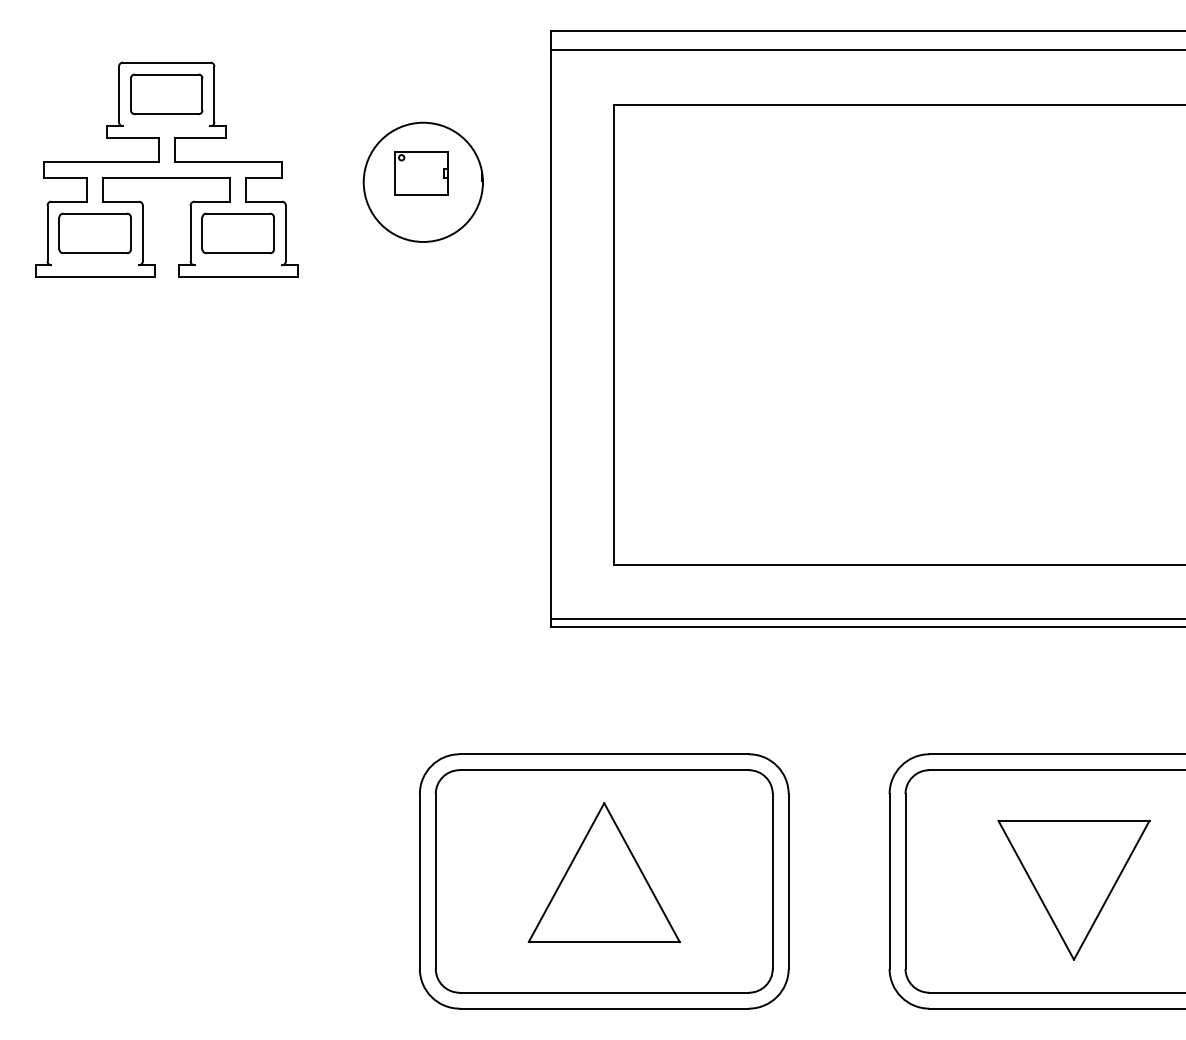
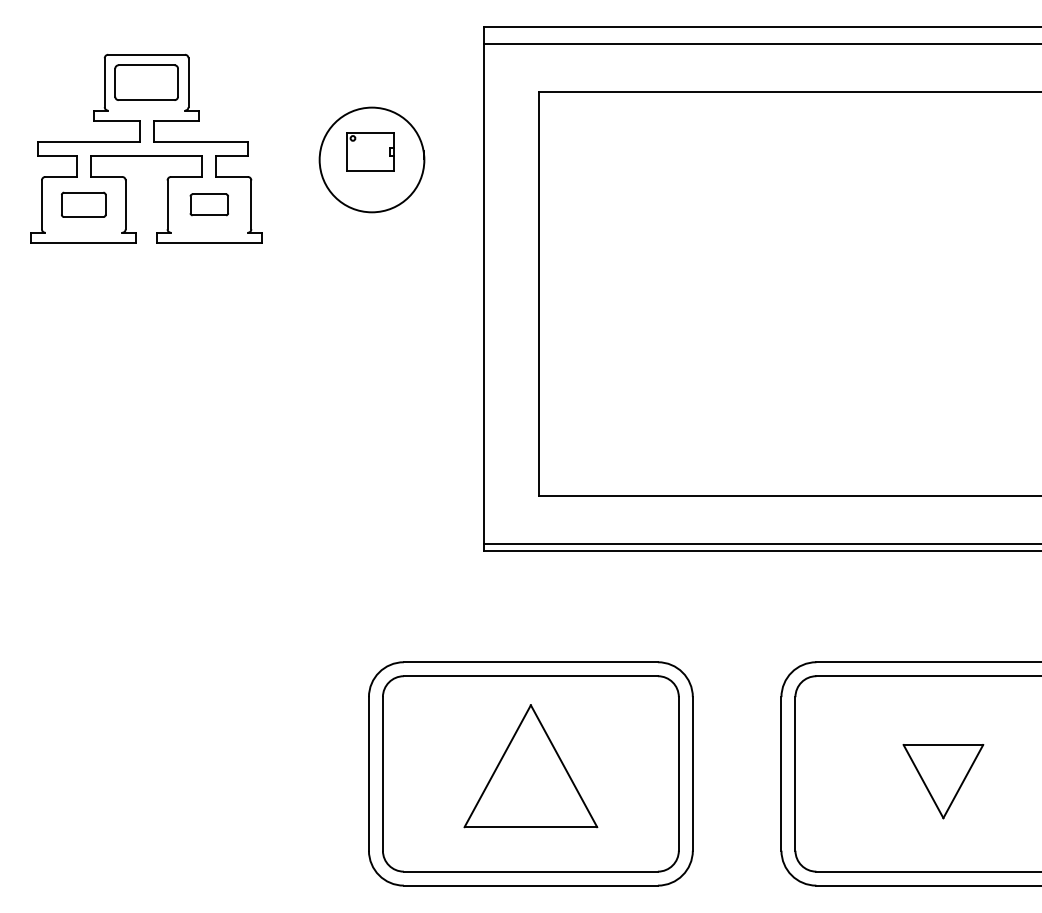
part: (94, 233) -> (83, 204), size x0.7
part: (237, 233) -> (208, 204), size x0.6
part: (1073, 889) -> (942, 780), size x0.6

